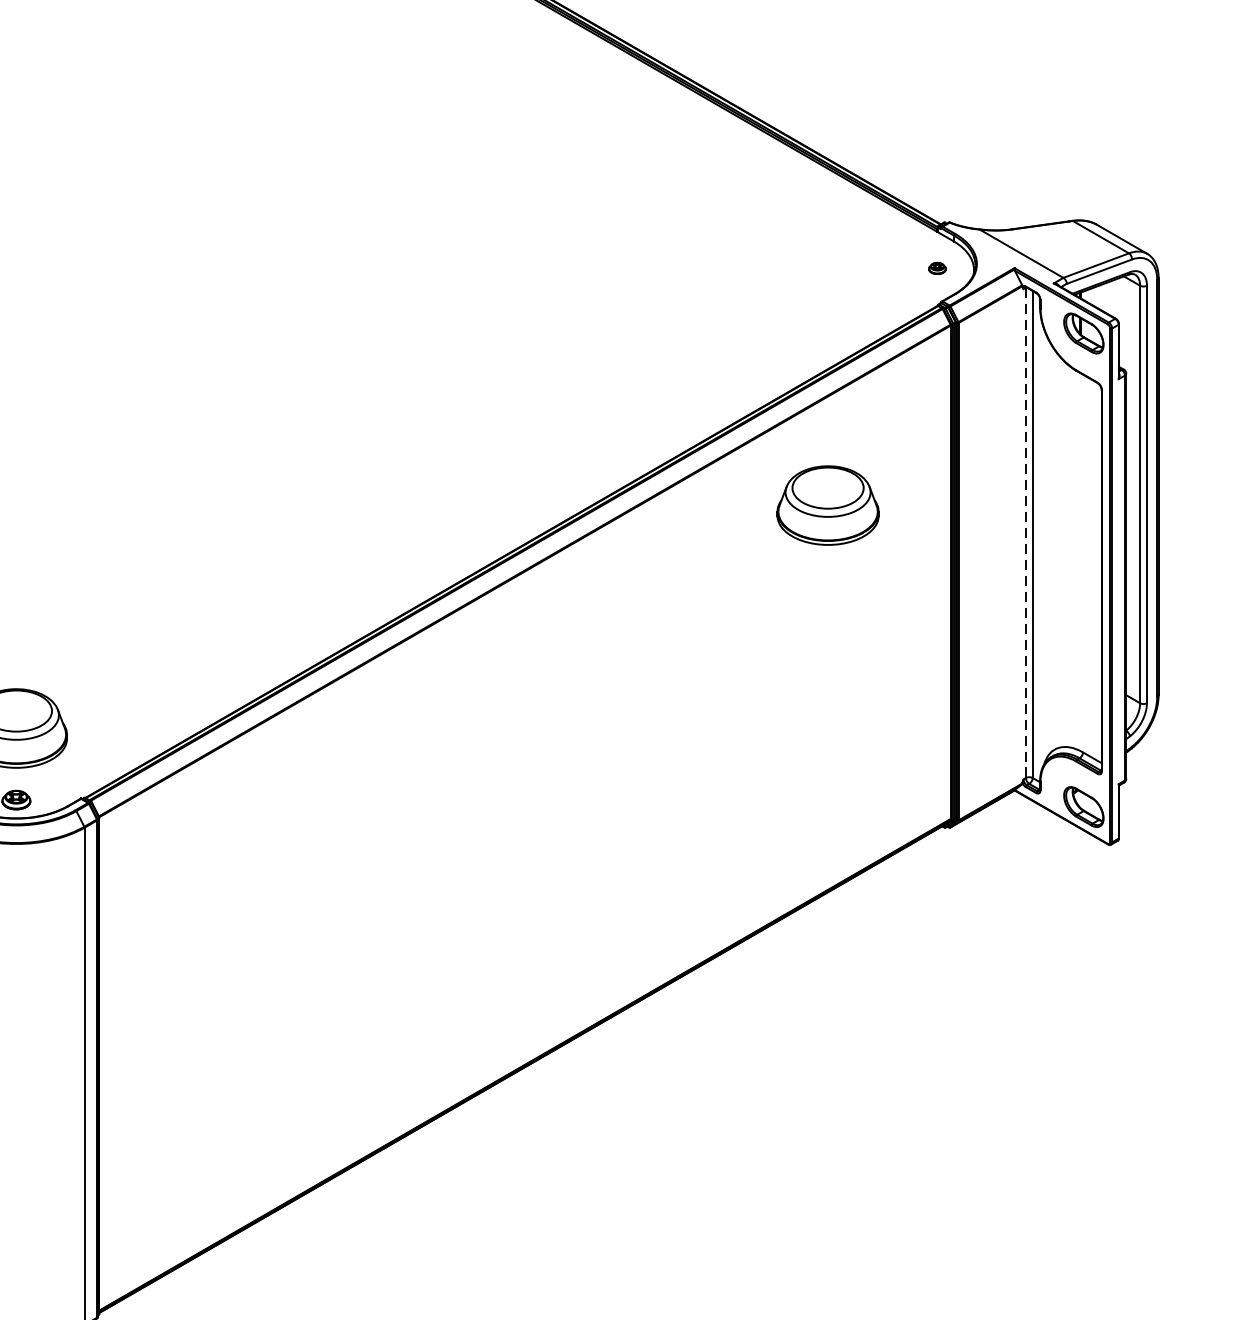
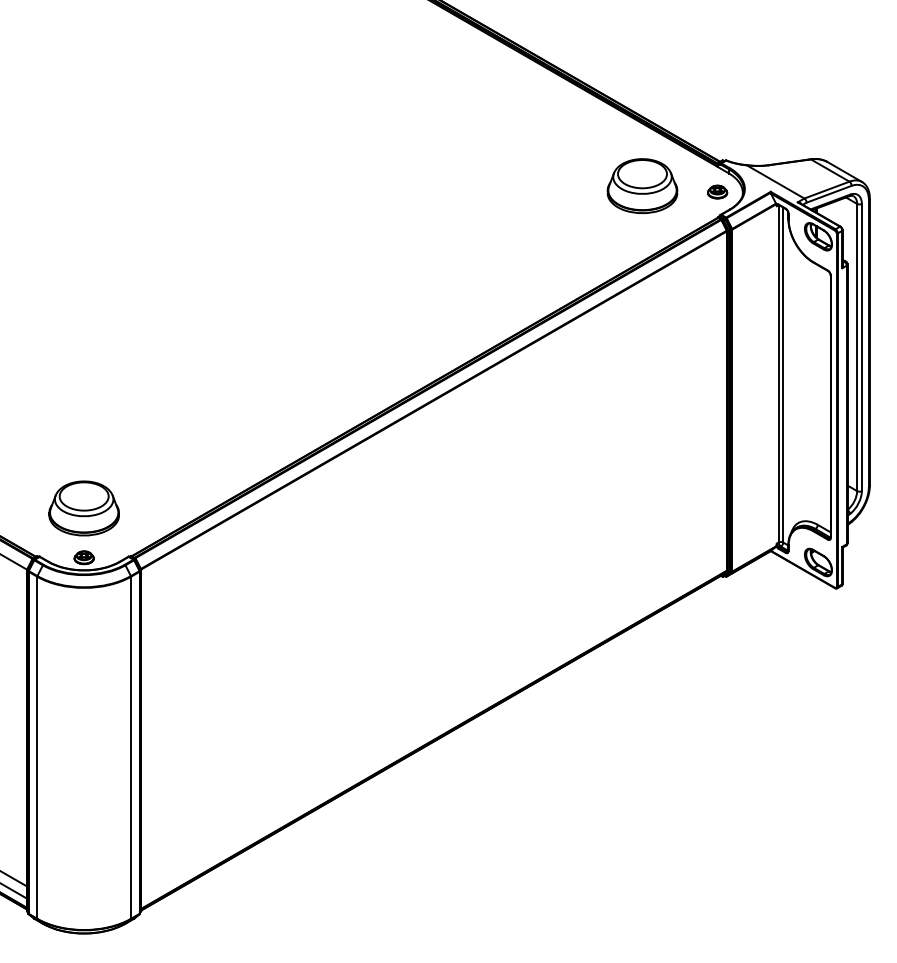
part: (937, 267) -> (717, 191), size x1.67
part: (828, 504) -> (642, 185), moved
line: (1025, 532) -> (778, 373), dashed -> solid

